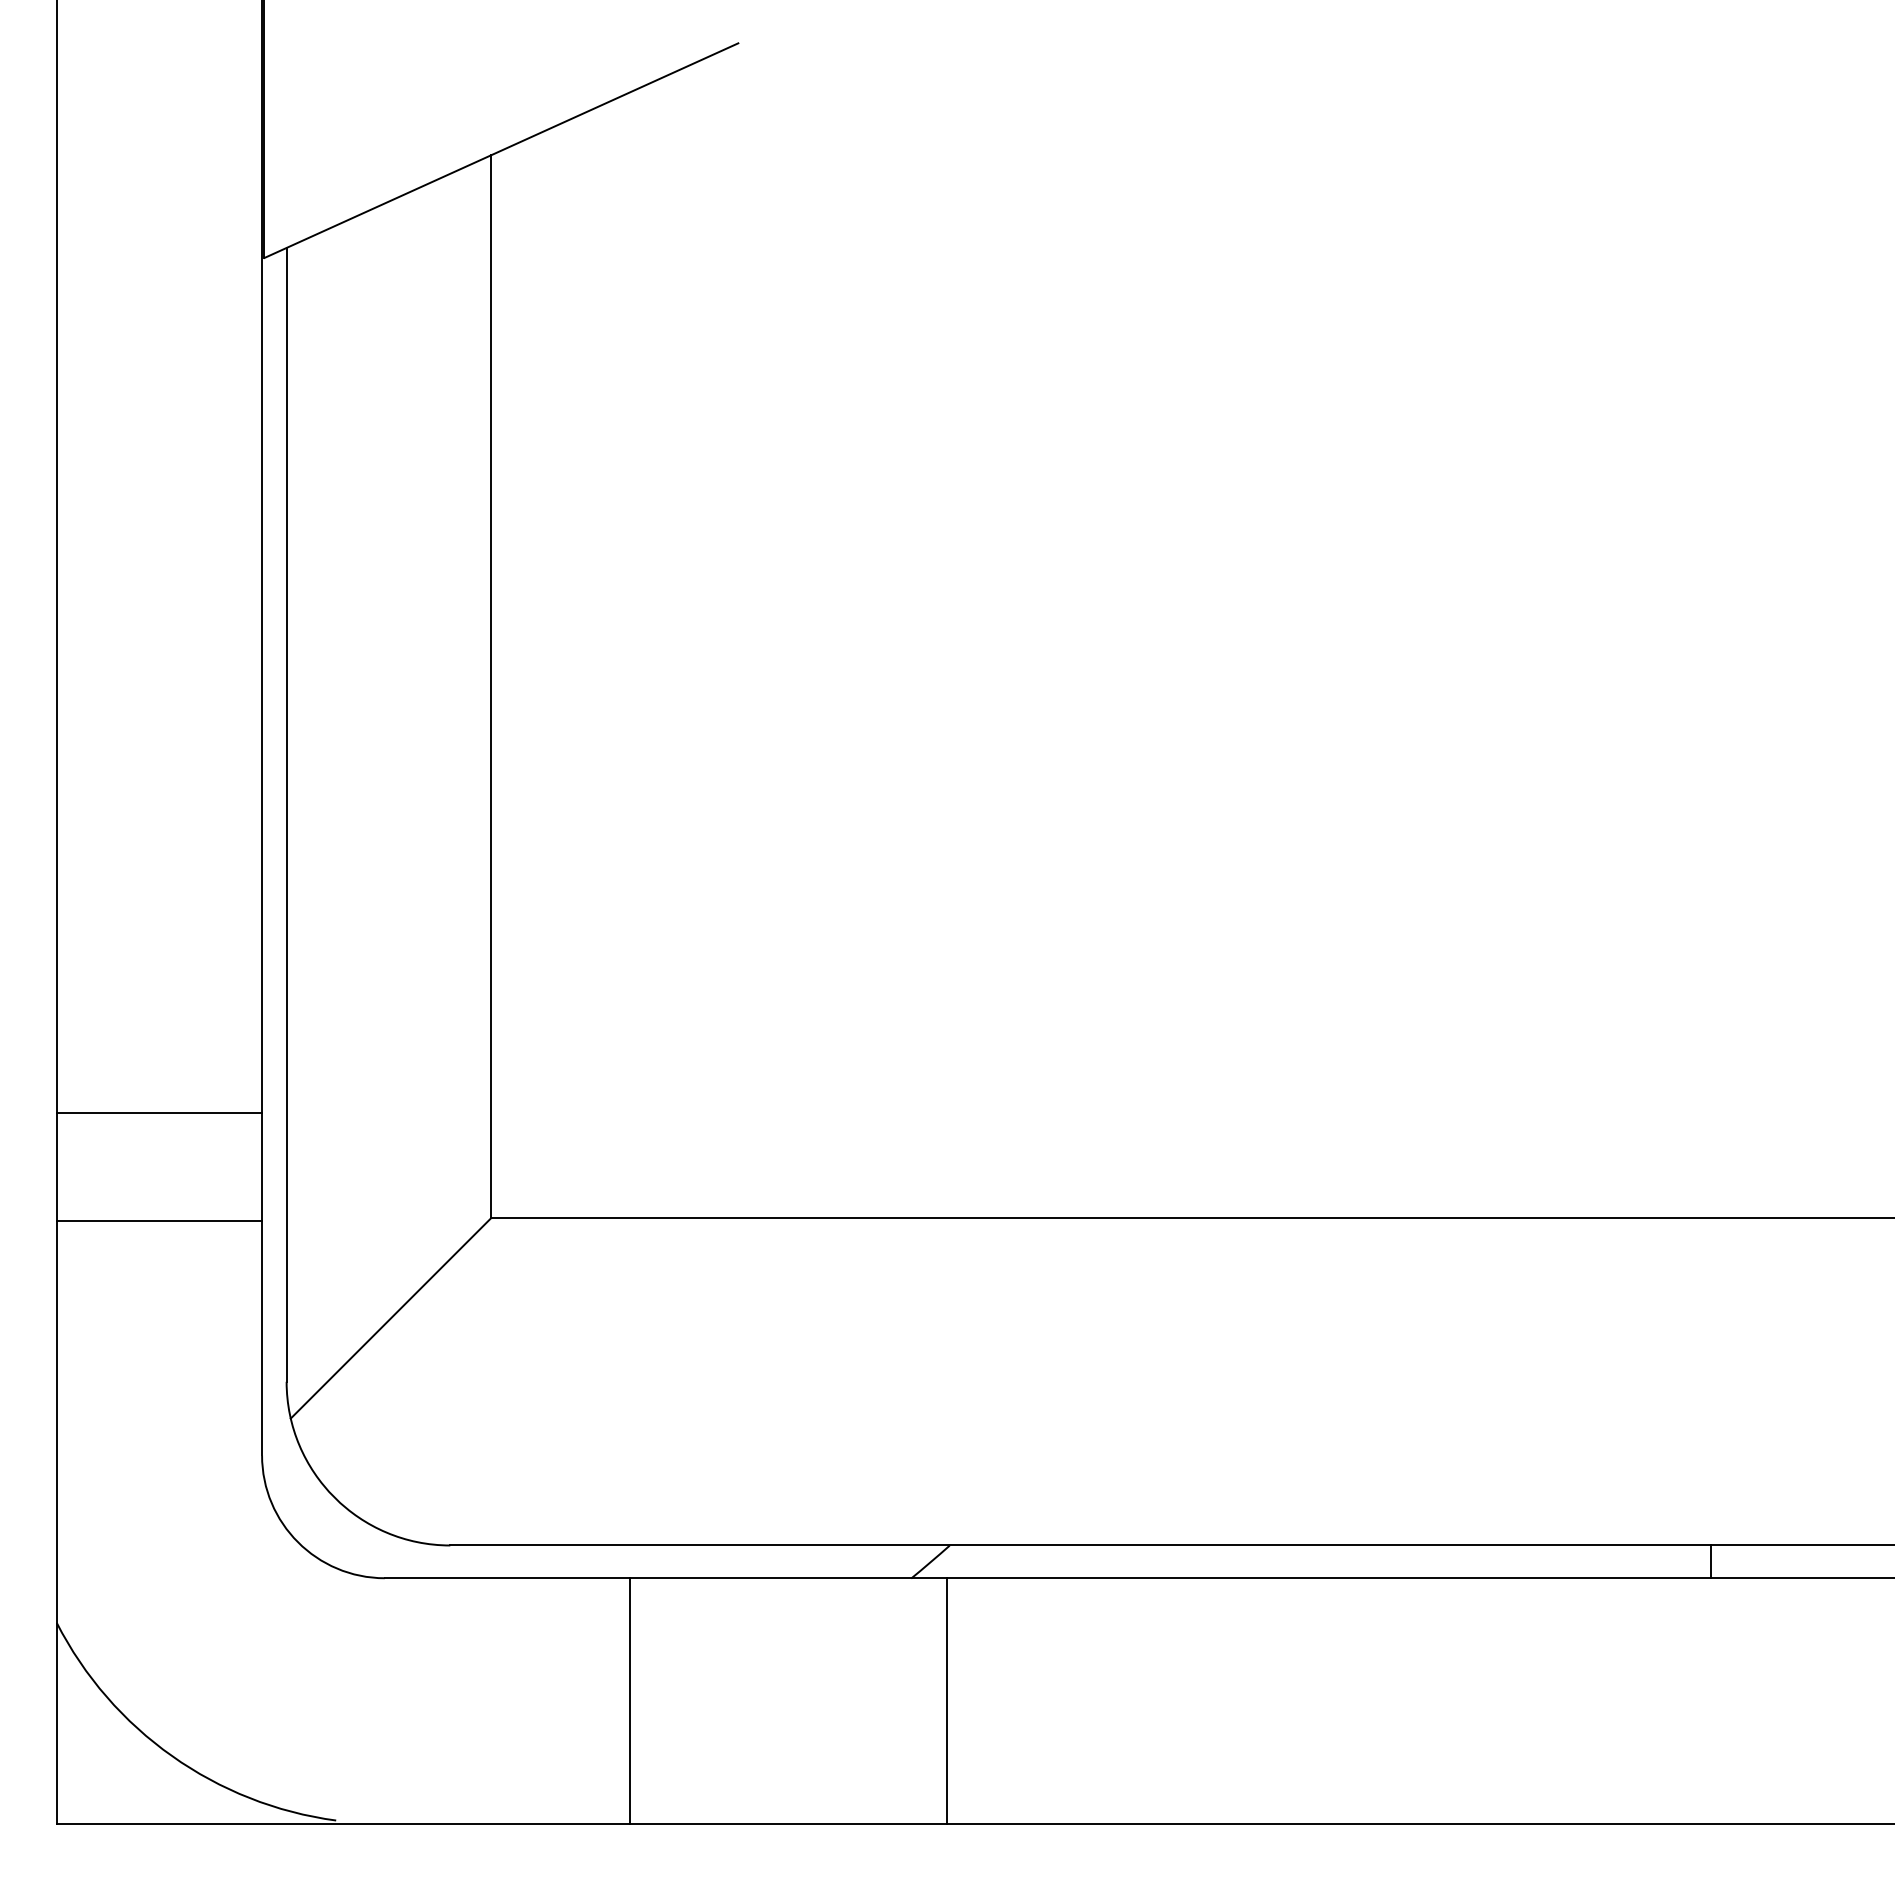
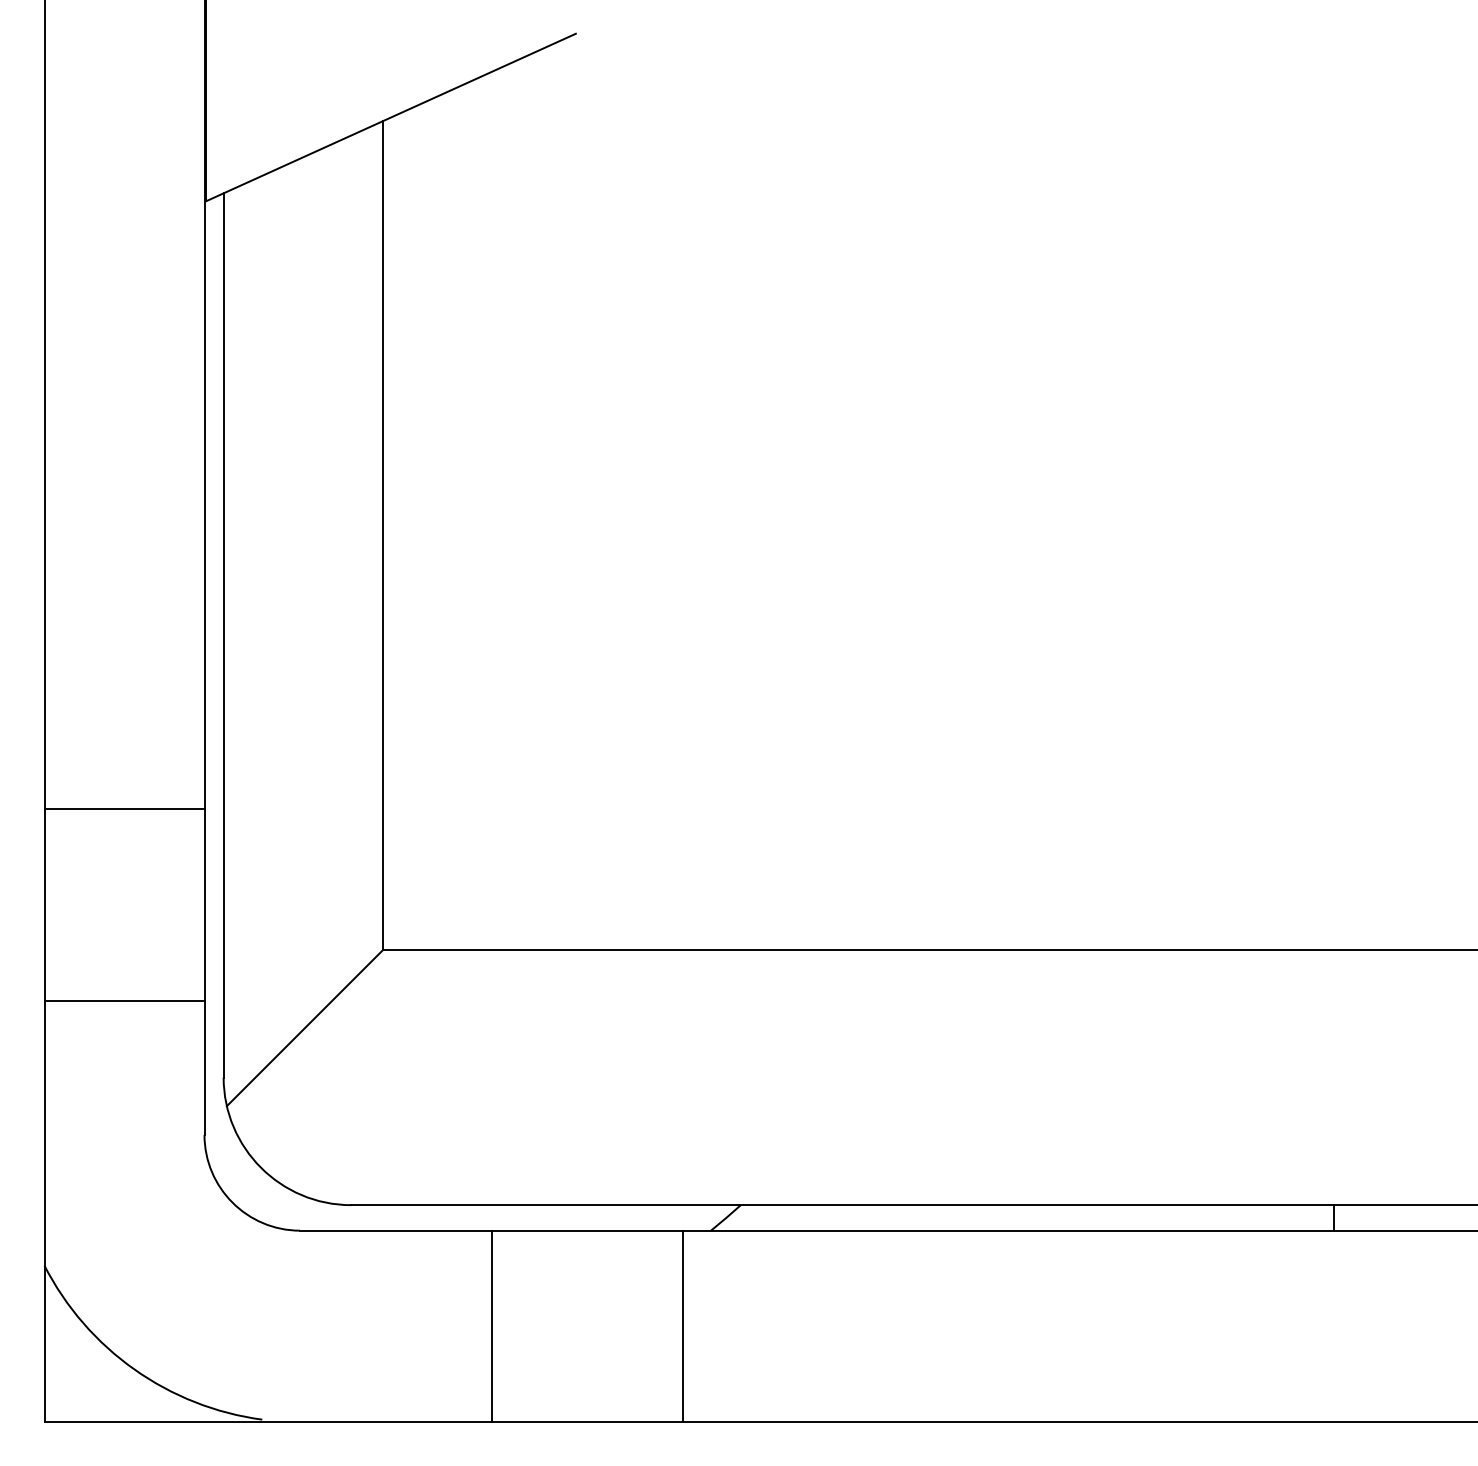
line: (159, 1113) -> (124, 809), moved
line: (159, 1220) -> (124, 1000), moved
line: (946, 1700) -> (682, 1326), moved

